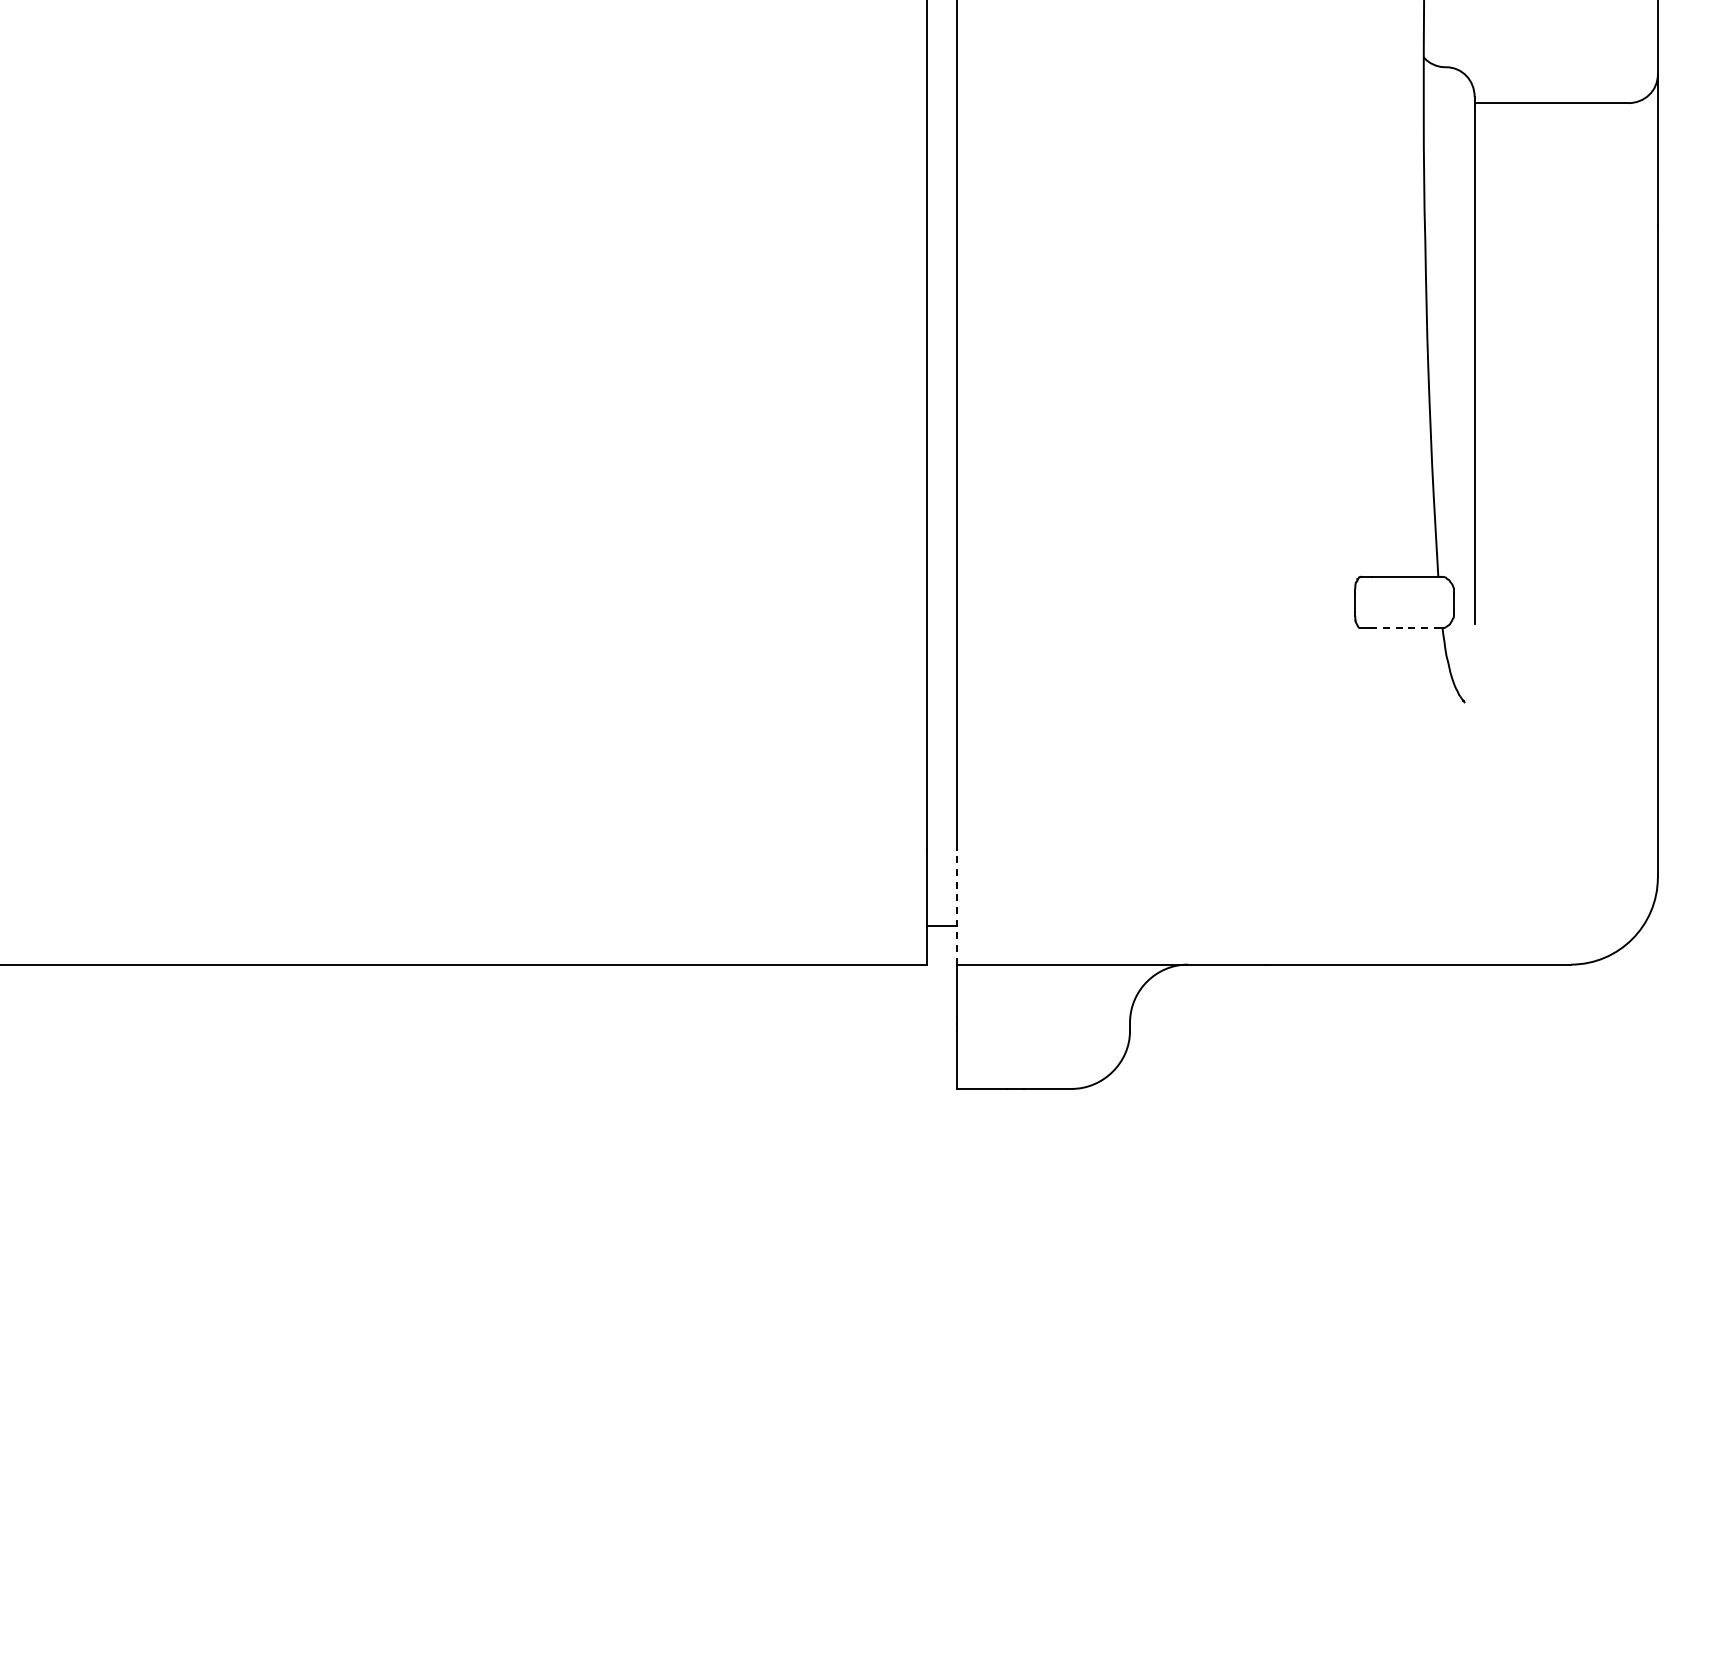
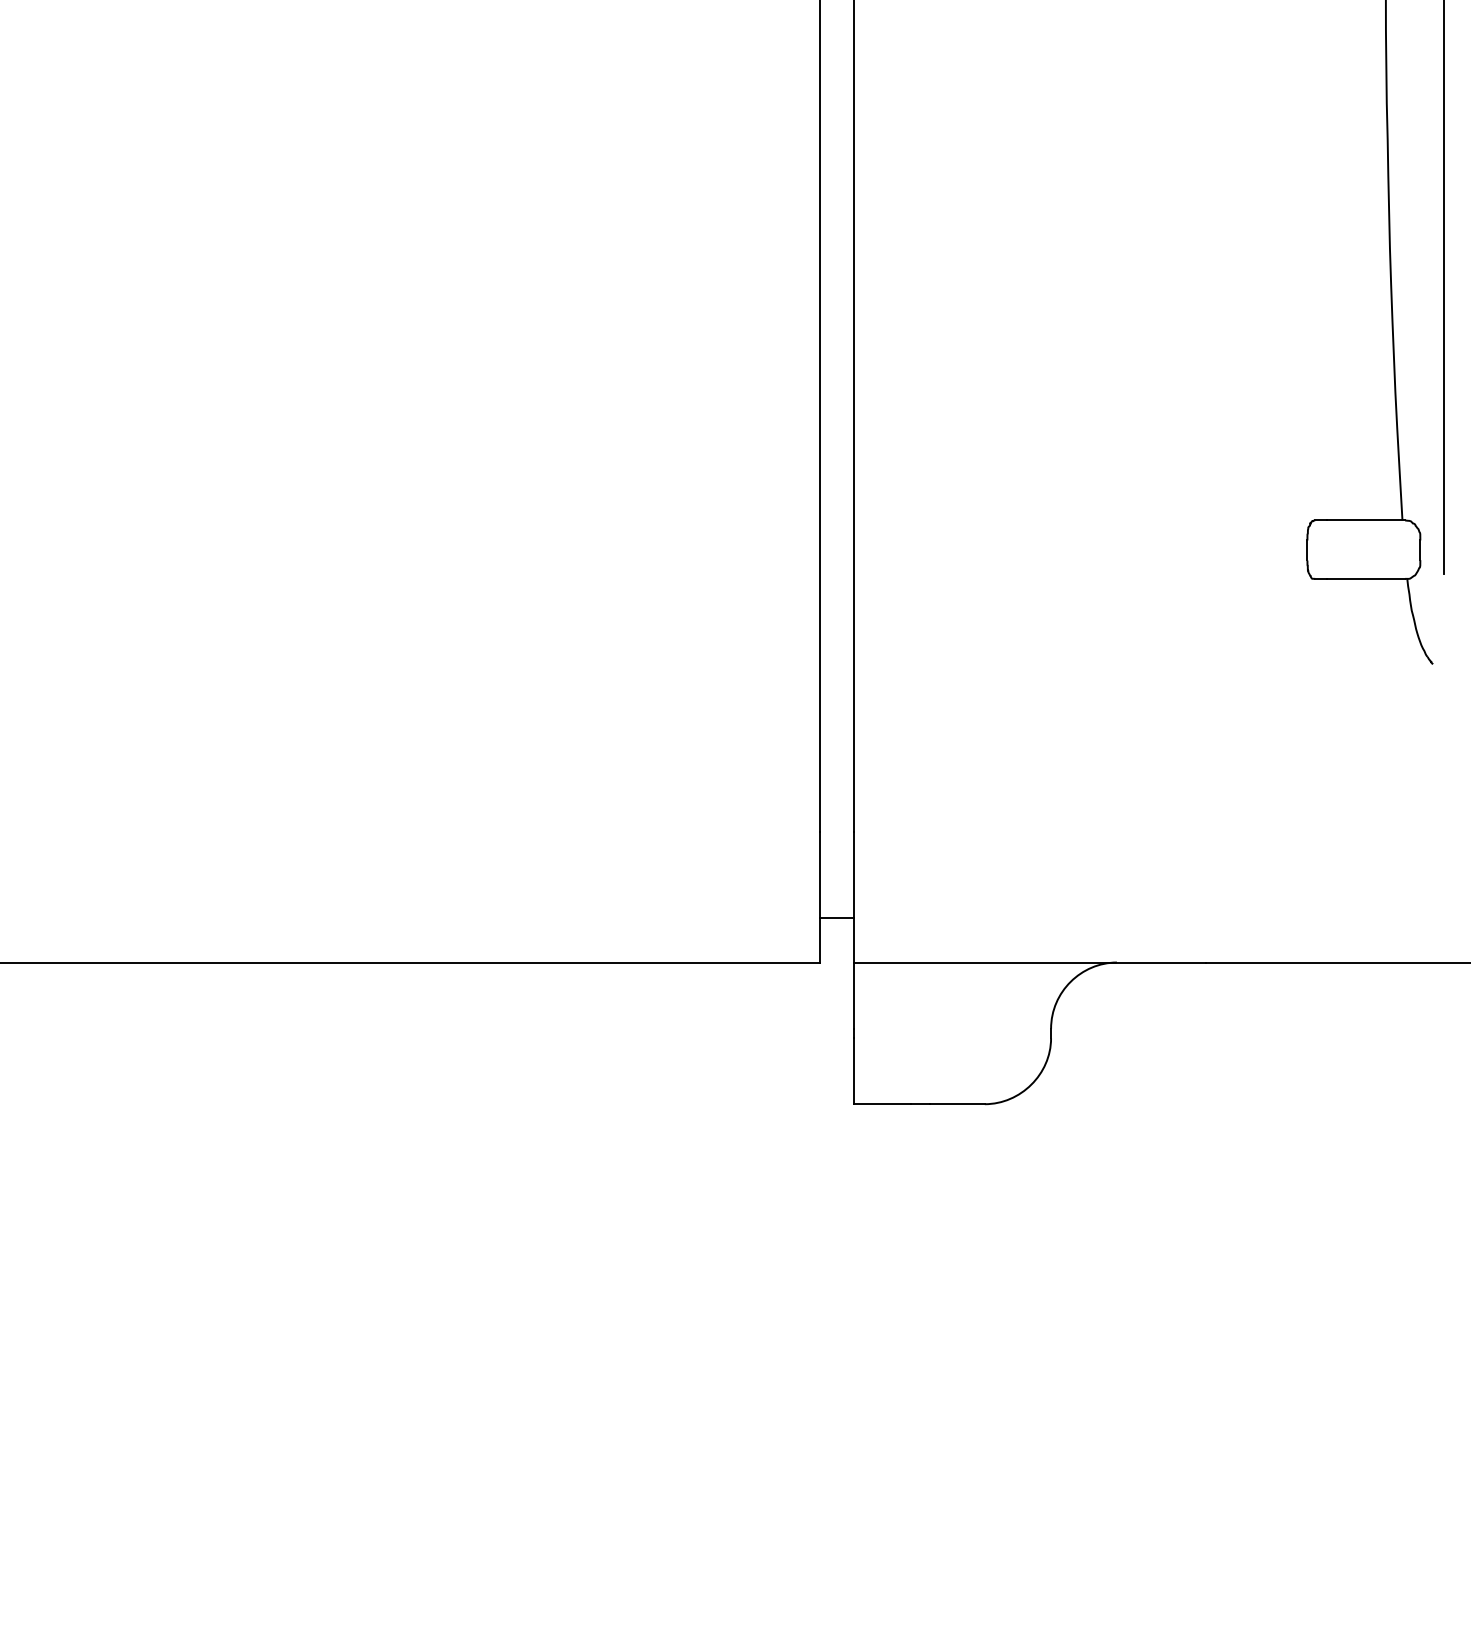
line: (1405, 627) -> (1365, 578), dashed -> solid
line: (957, 906) -> (854, 896), dashed -> solid

